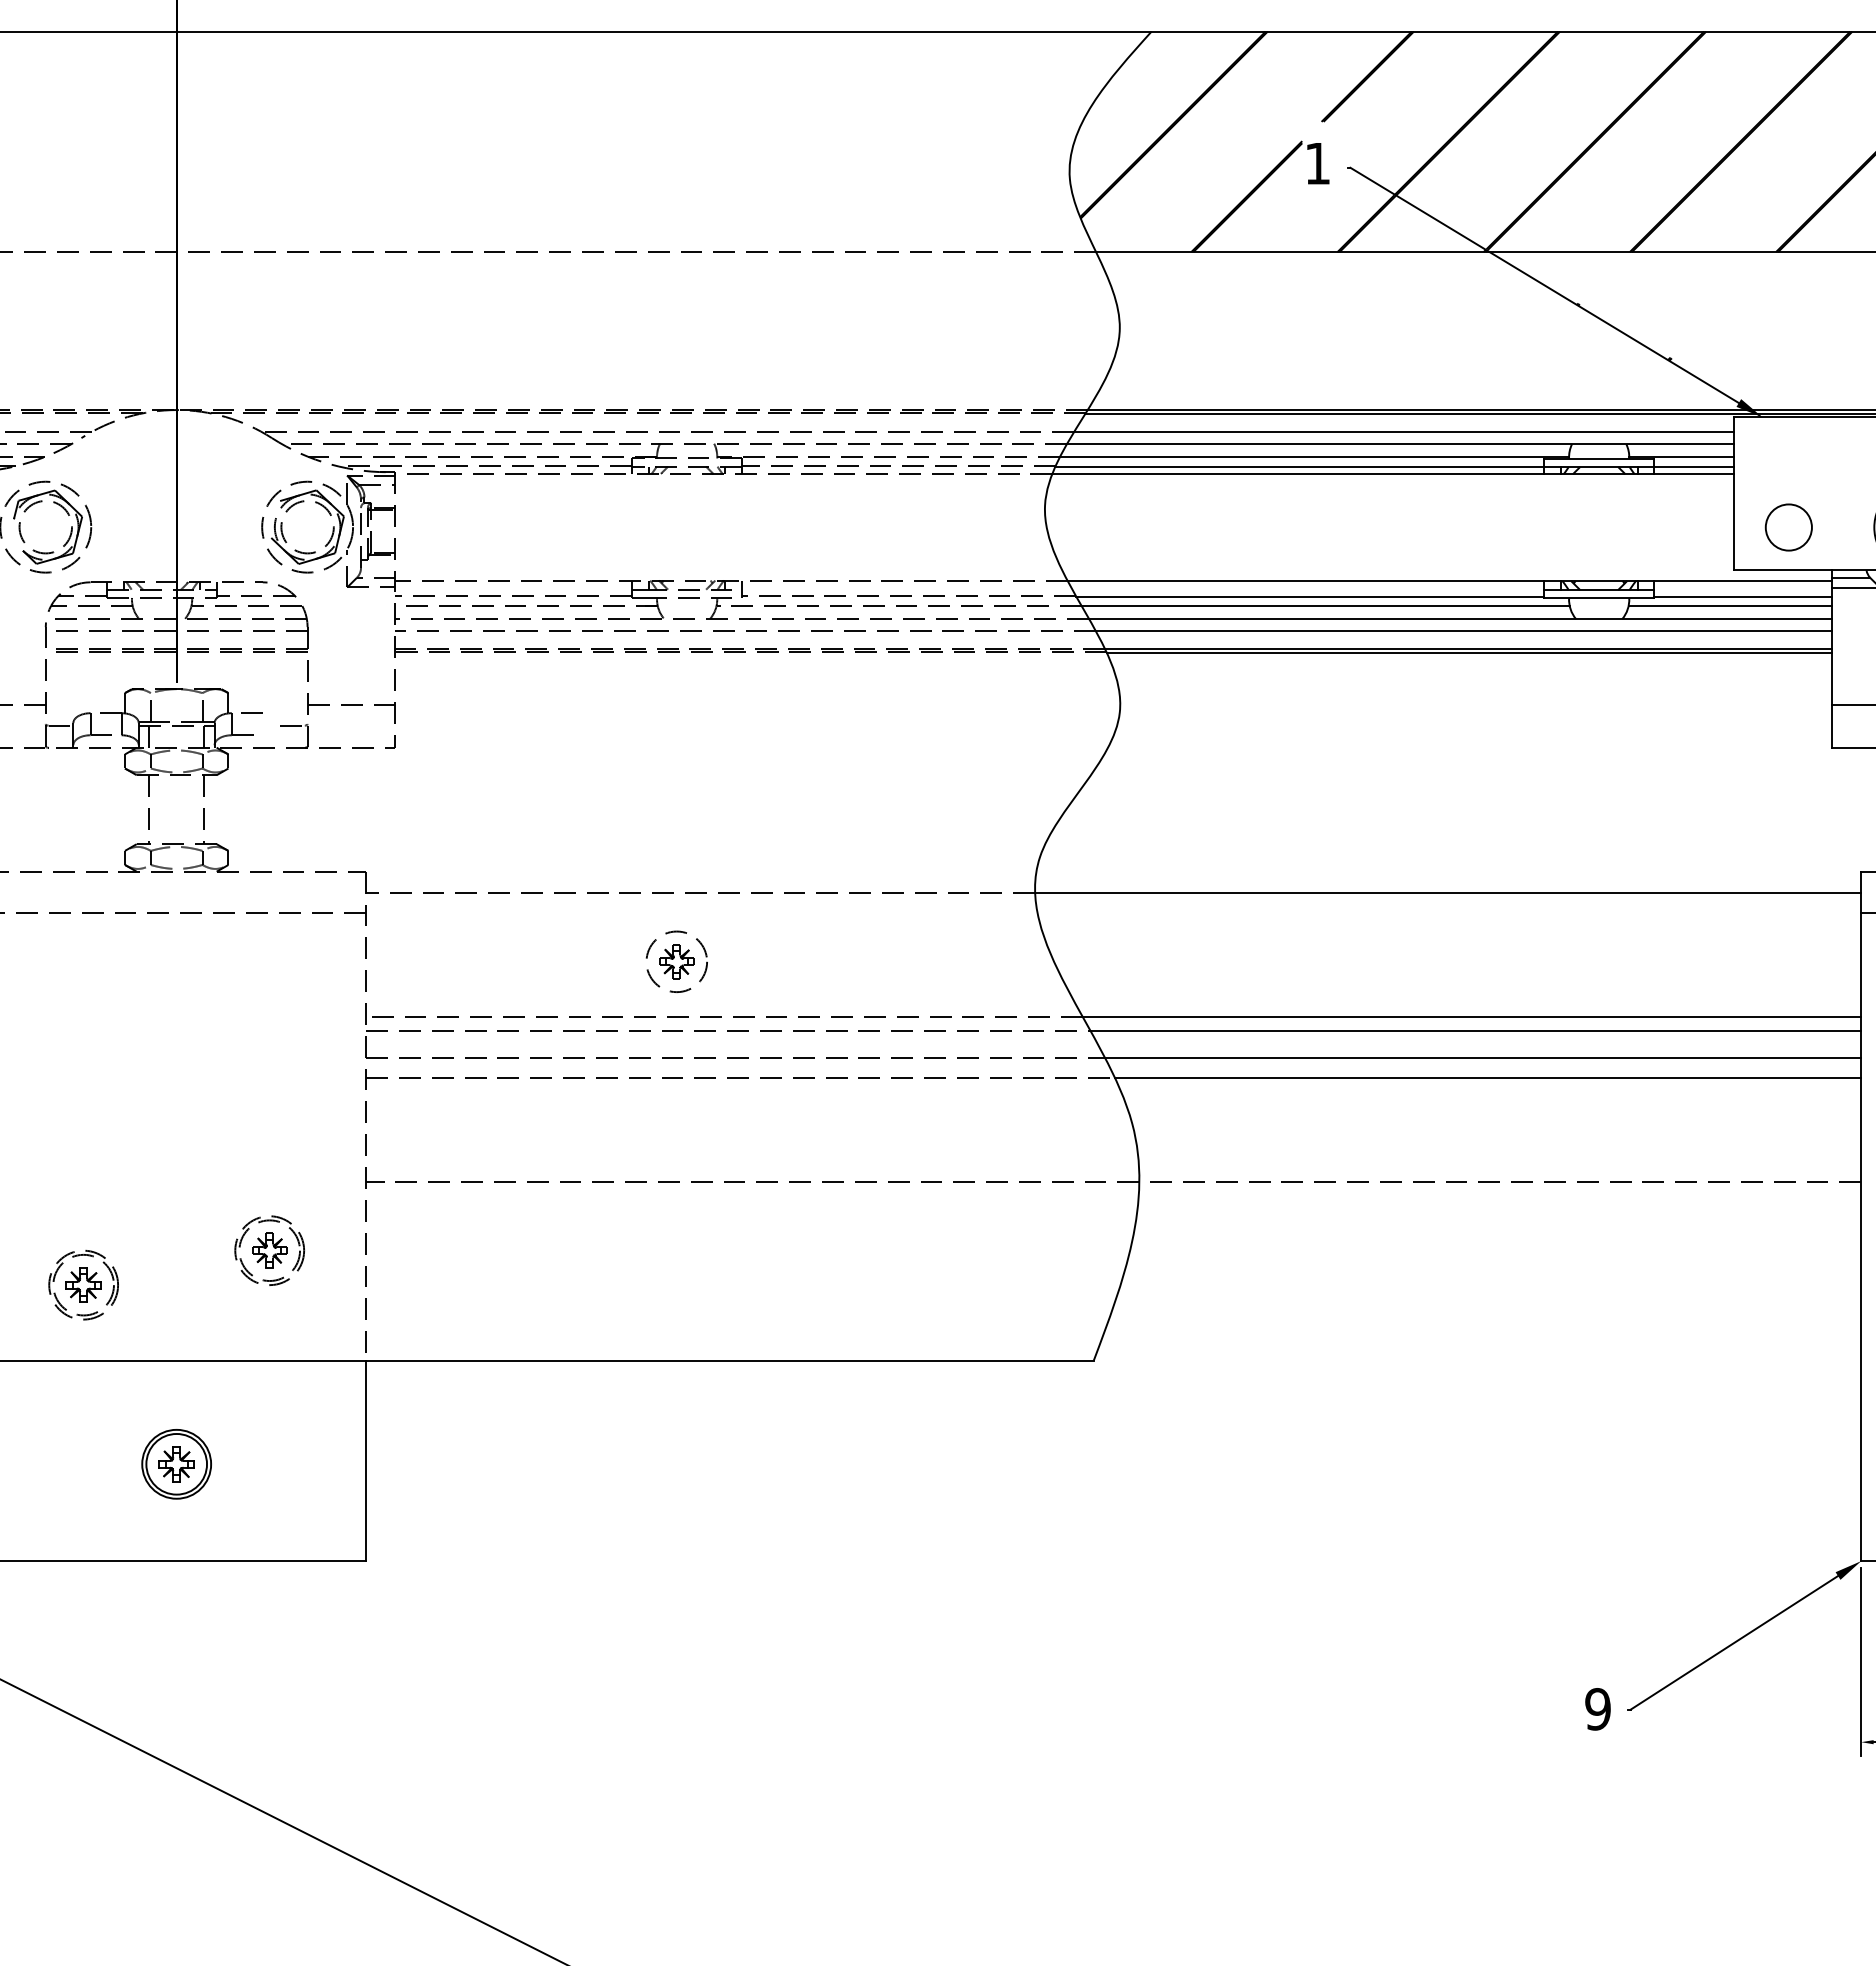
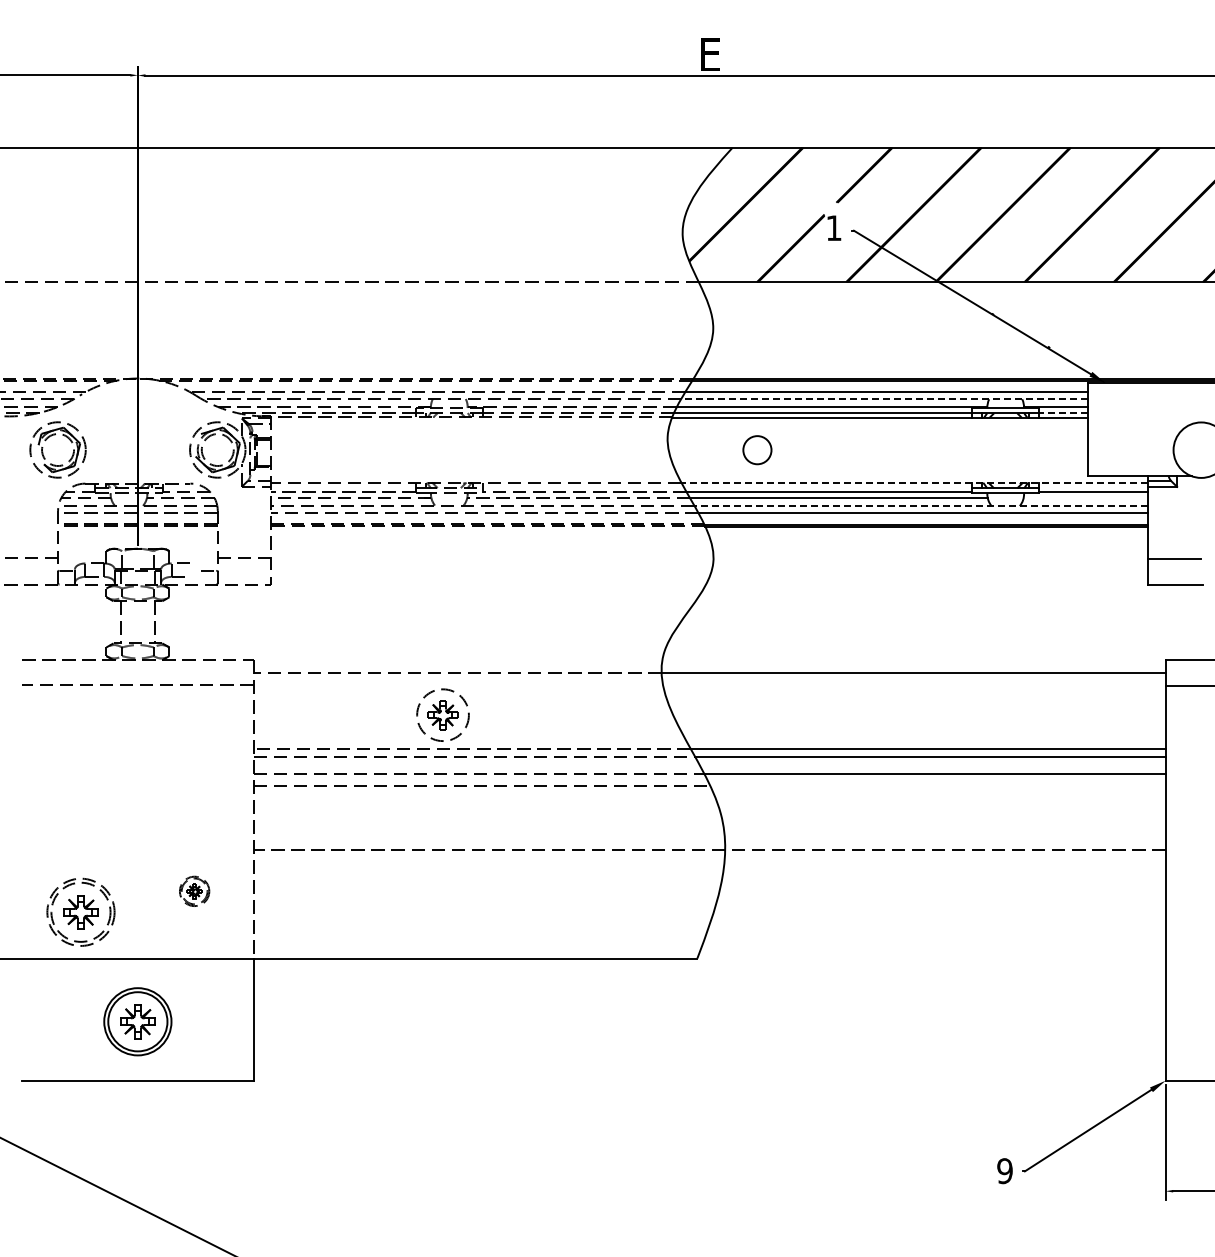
line: (1398, 444) -> (883, 399), solid -> dashed
line: (1693, 467) -> (1063, 413), solid -> dashed
circle: (1788, 528) -> (757, 450), moved
line: (1449, 580) -> (914, 482), solid -> dashed
line: (1729, 606) -> (1085, 498), removed
line: (1461, 619) -> (921, 506), solid -> dashed
part: (675, 960) -> (442, 714), size x1.4
line: (1487, 1078) -> (937, 786), removed
part: (269, 1250) -> (194, 891), size x0.7
part: (84, 1285) -> (81, 912), size x1.6
part: (176, 1464) -> (137, 1021), size x1.6

